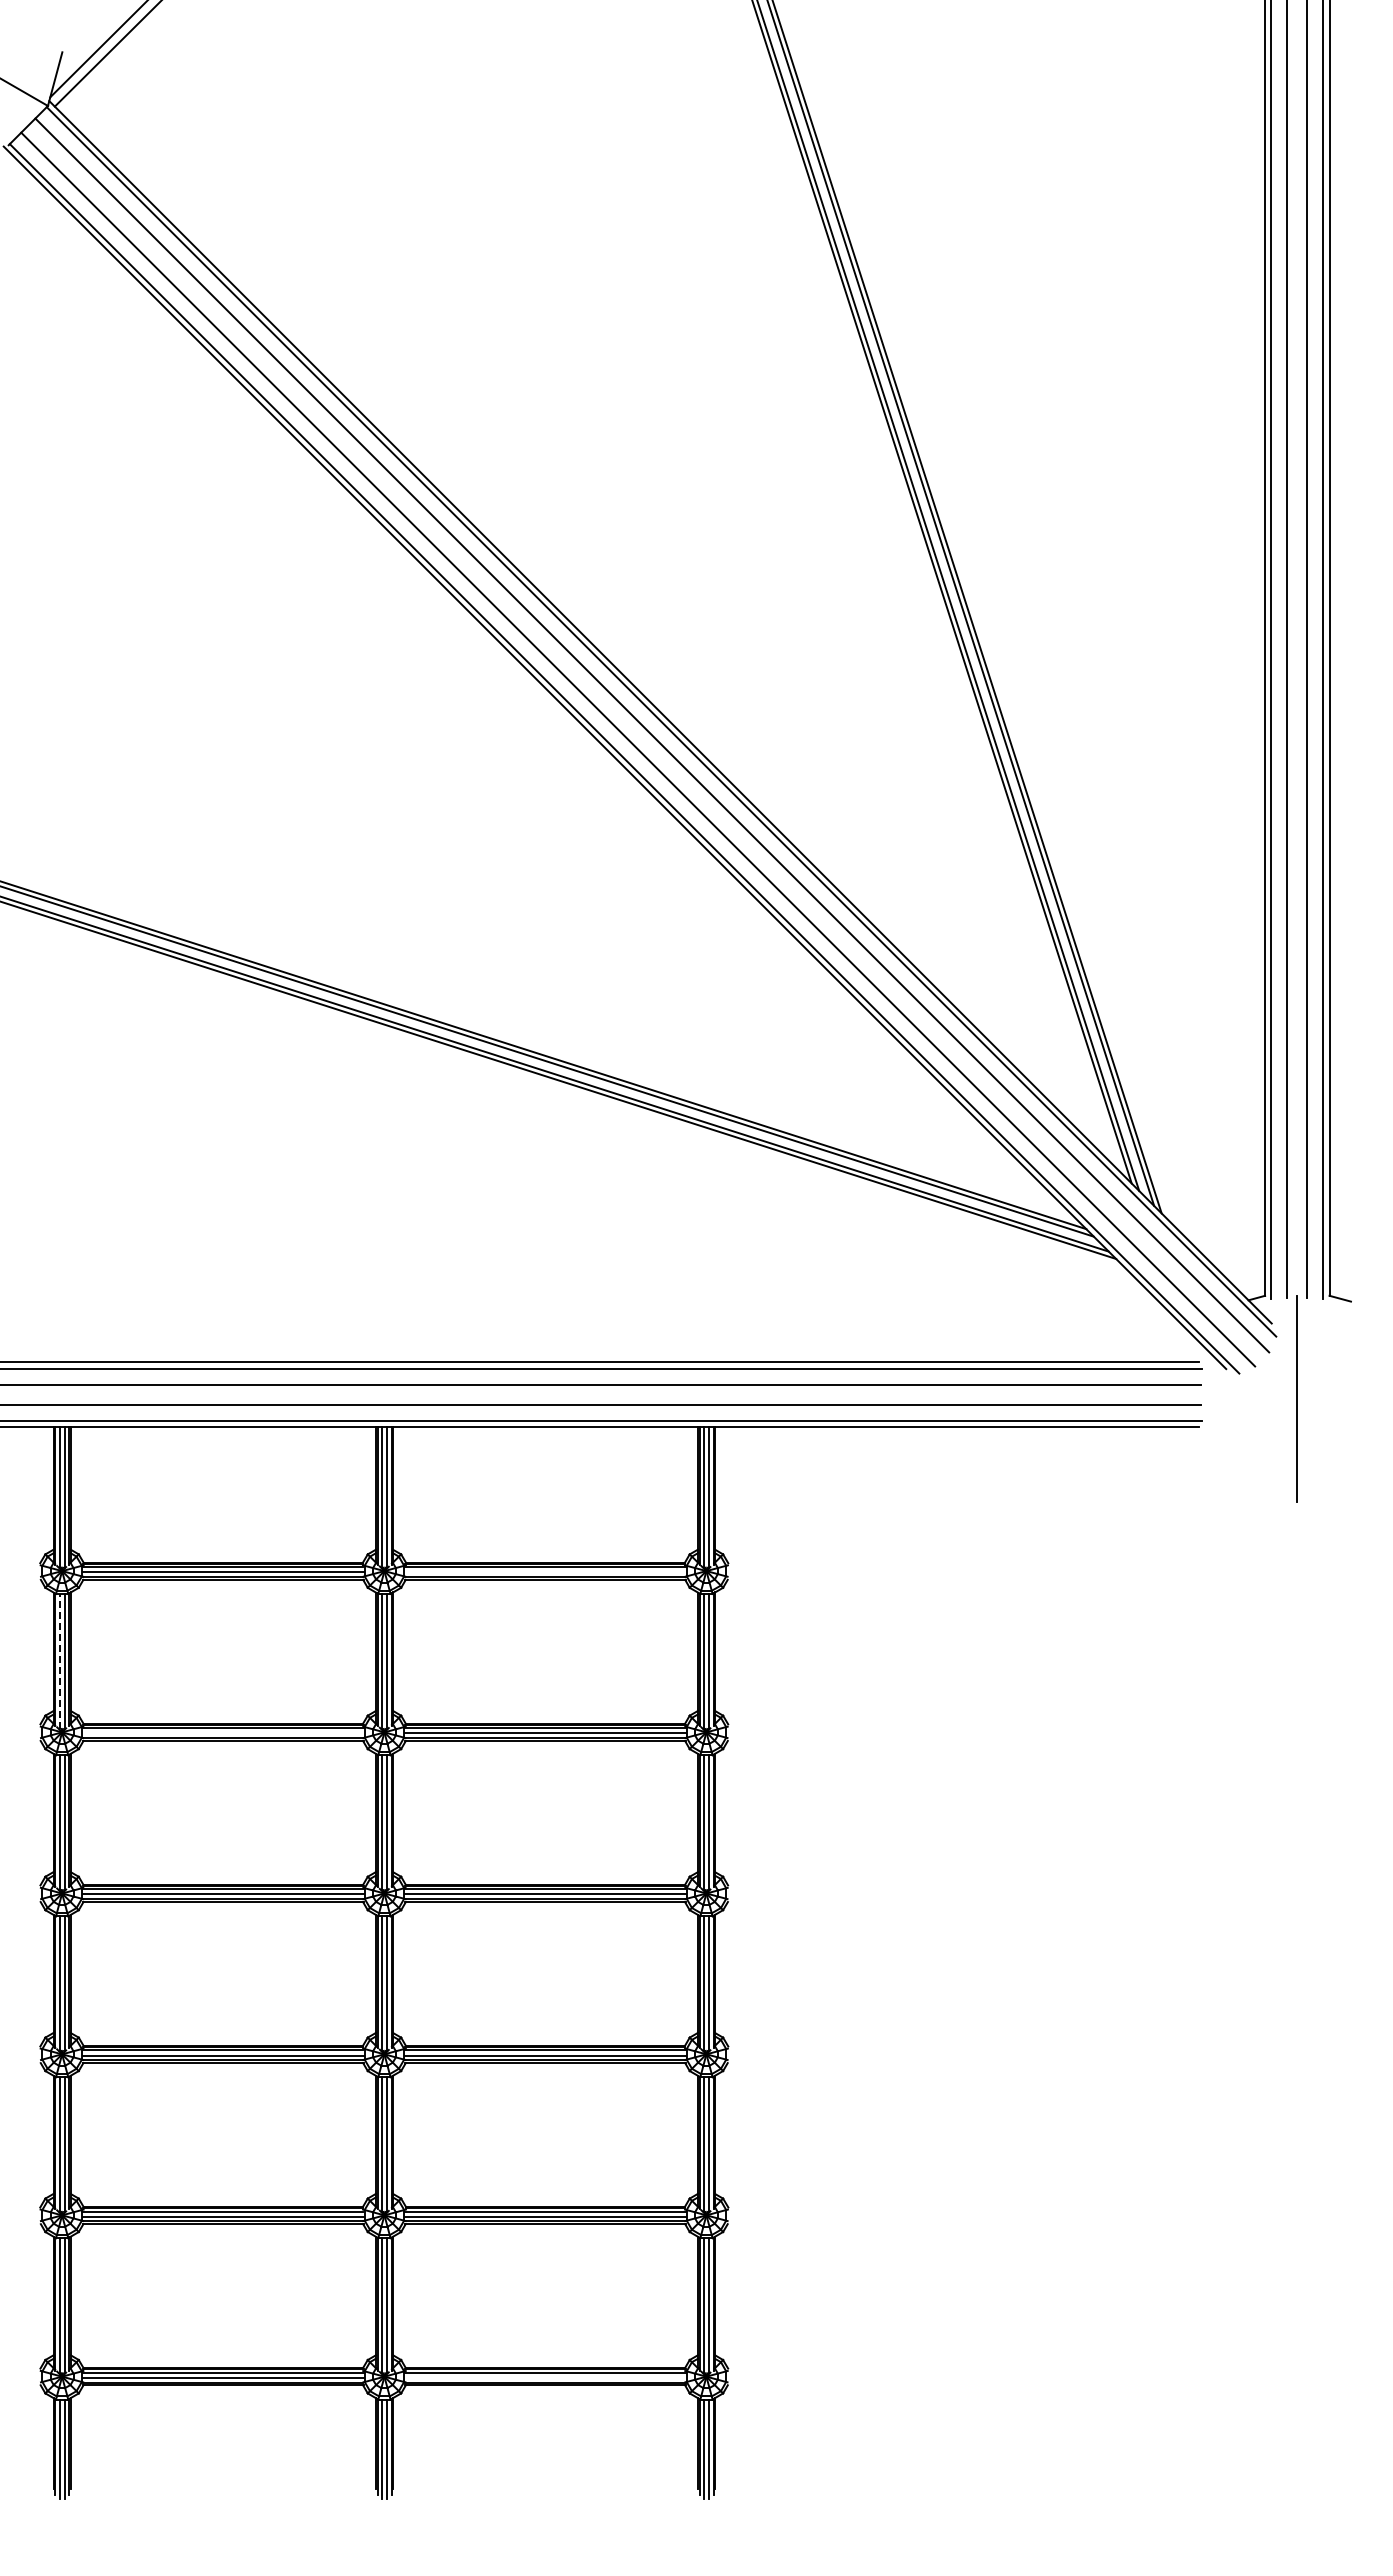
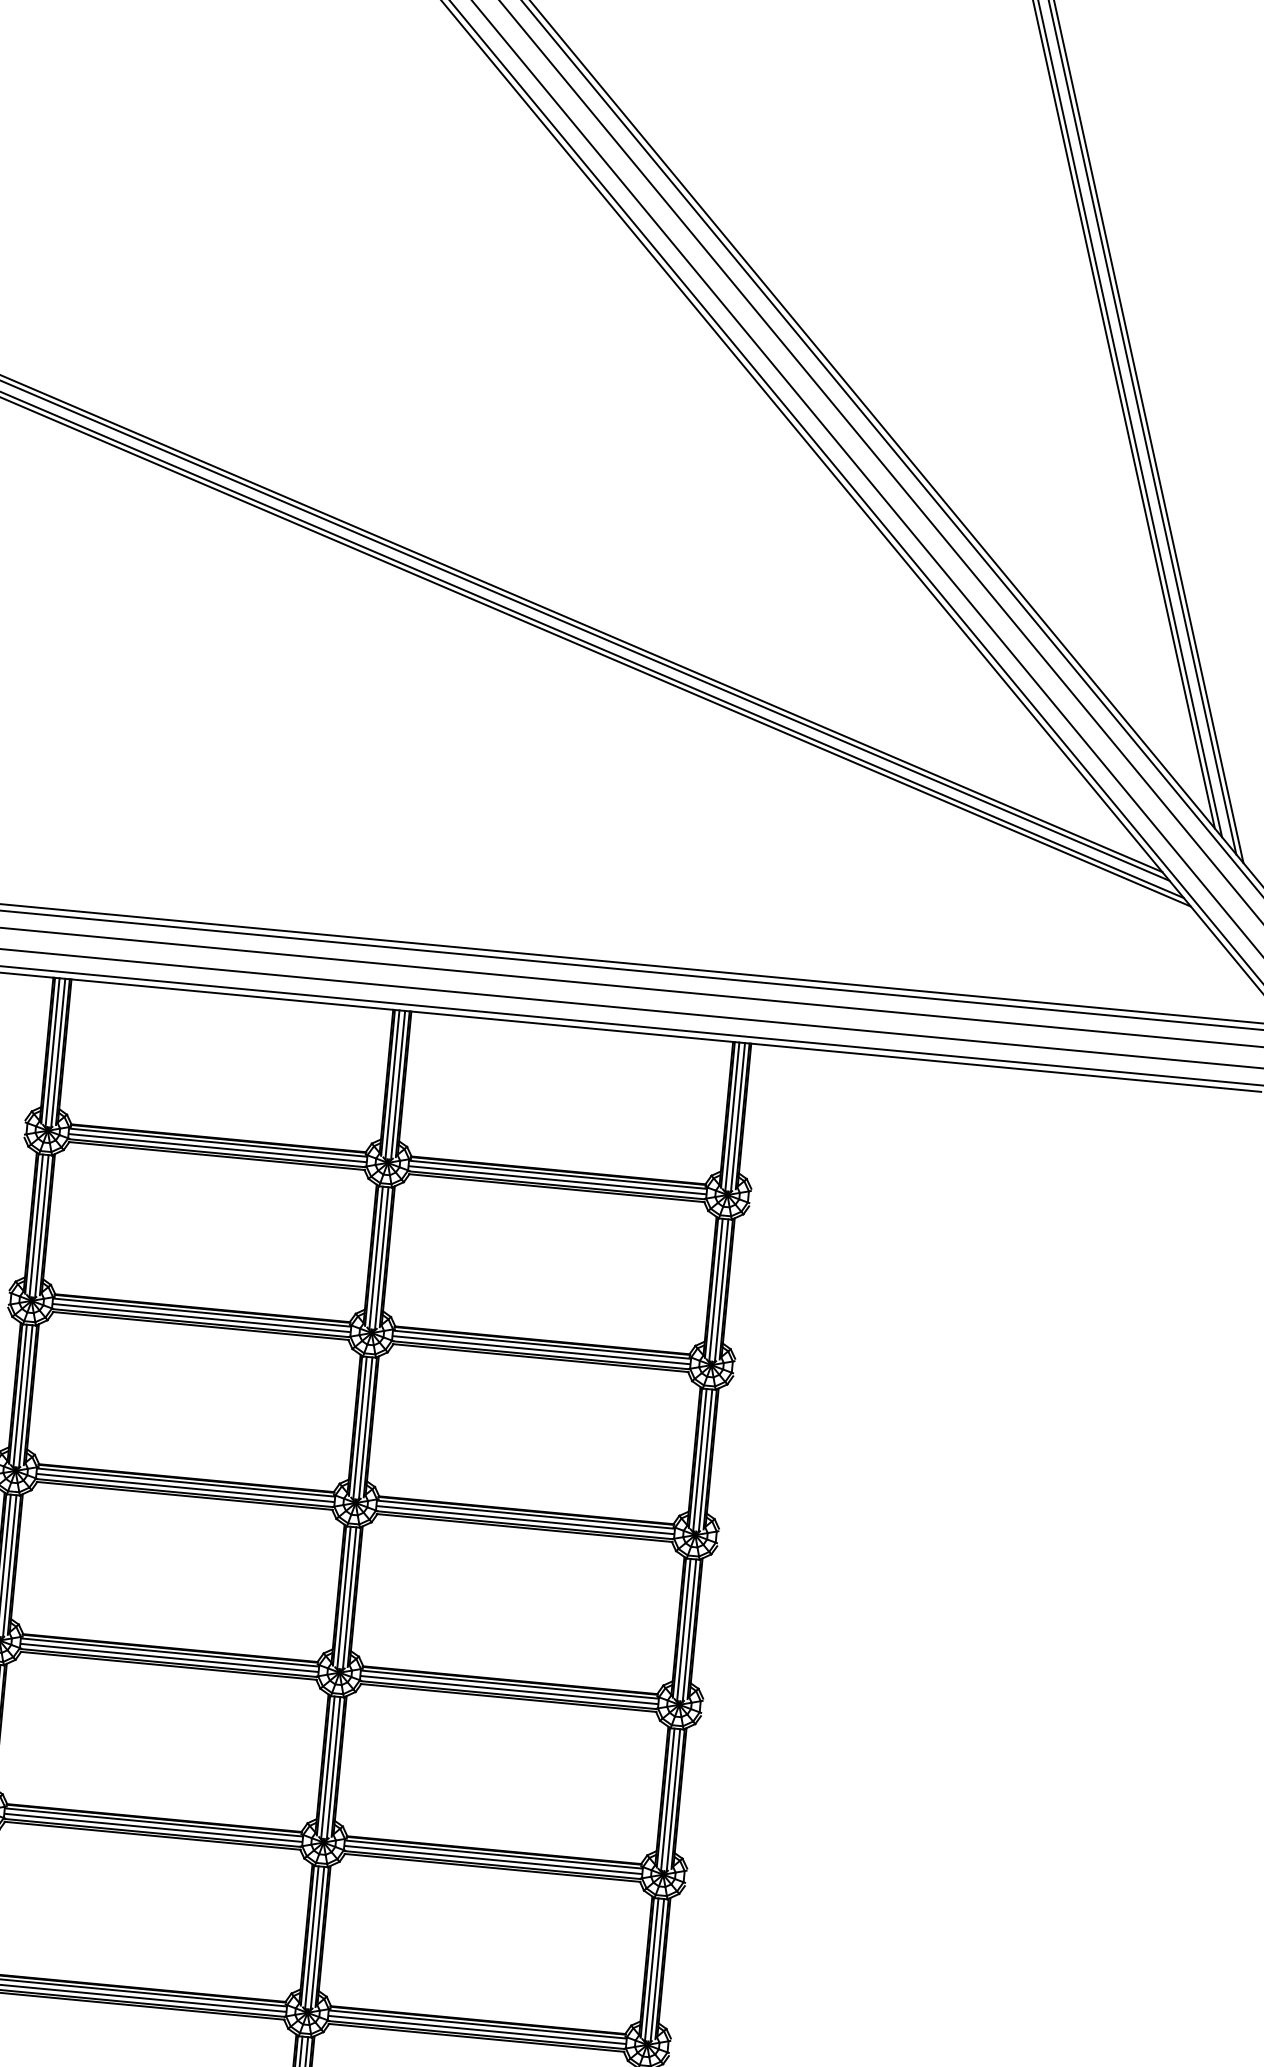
line: (545, 1572) -> (557, 1180), added
line: (59, 1661) -> (36, 1225), dashed -> solid
line: (222, 1733) -> (200, 1318), added
line: (545, 2377) -> (477, 2029), added

